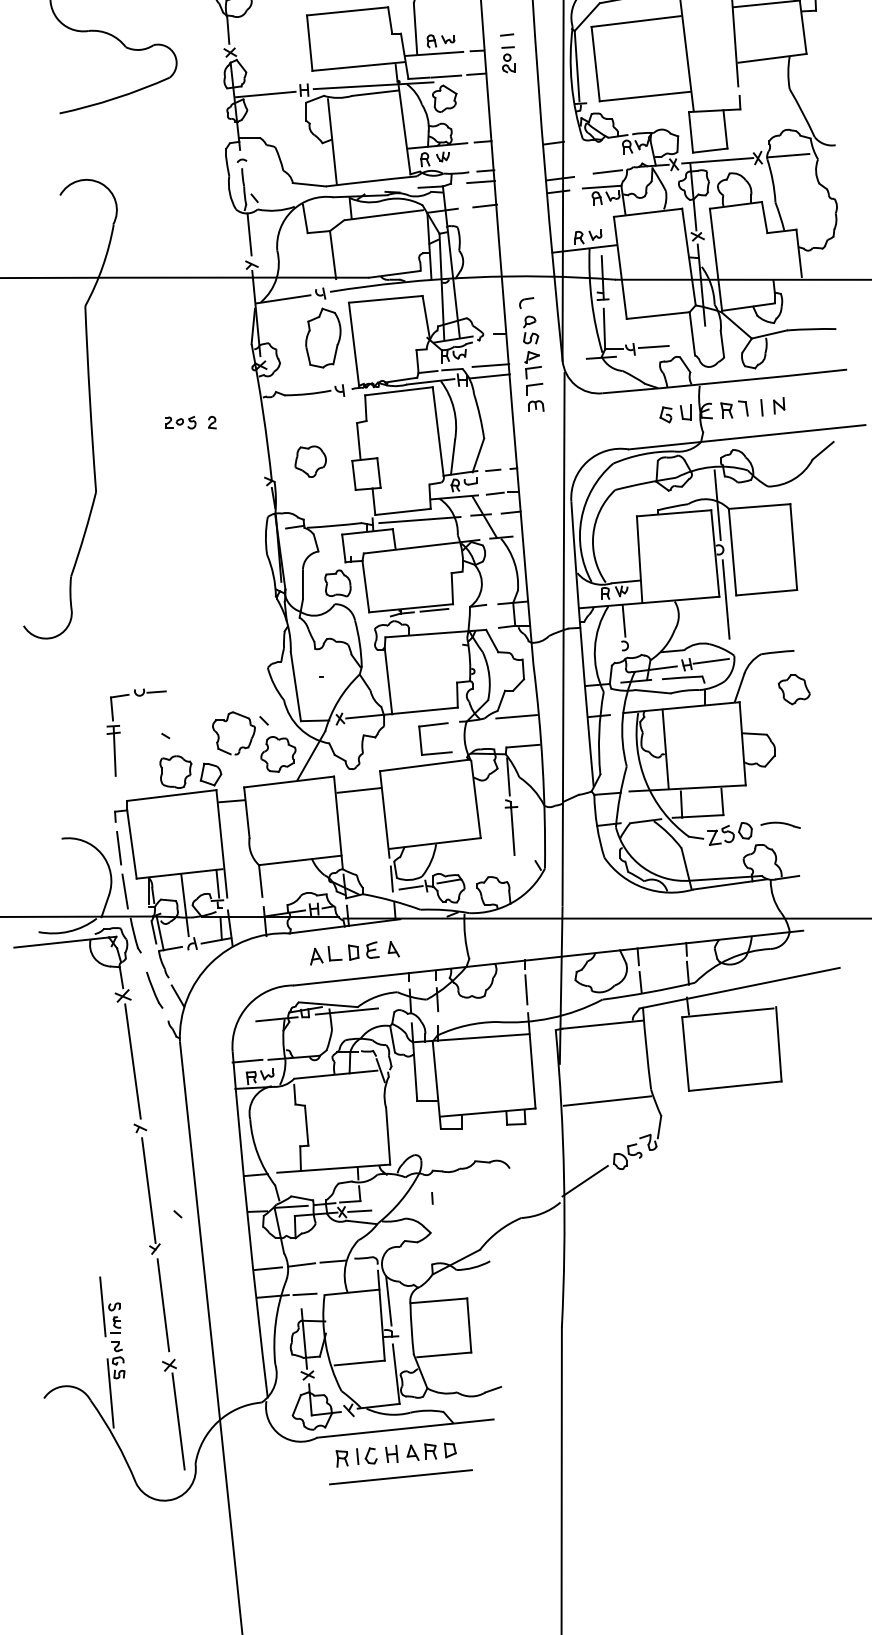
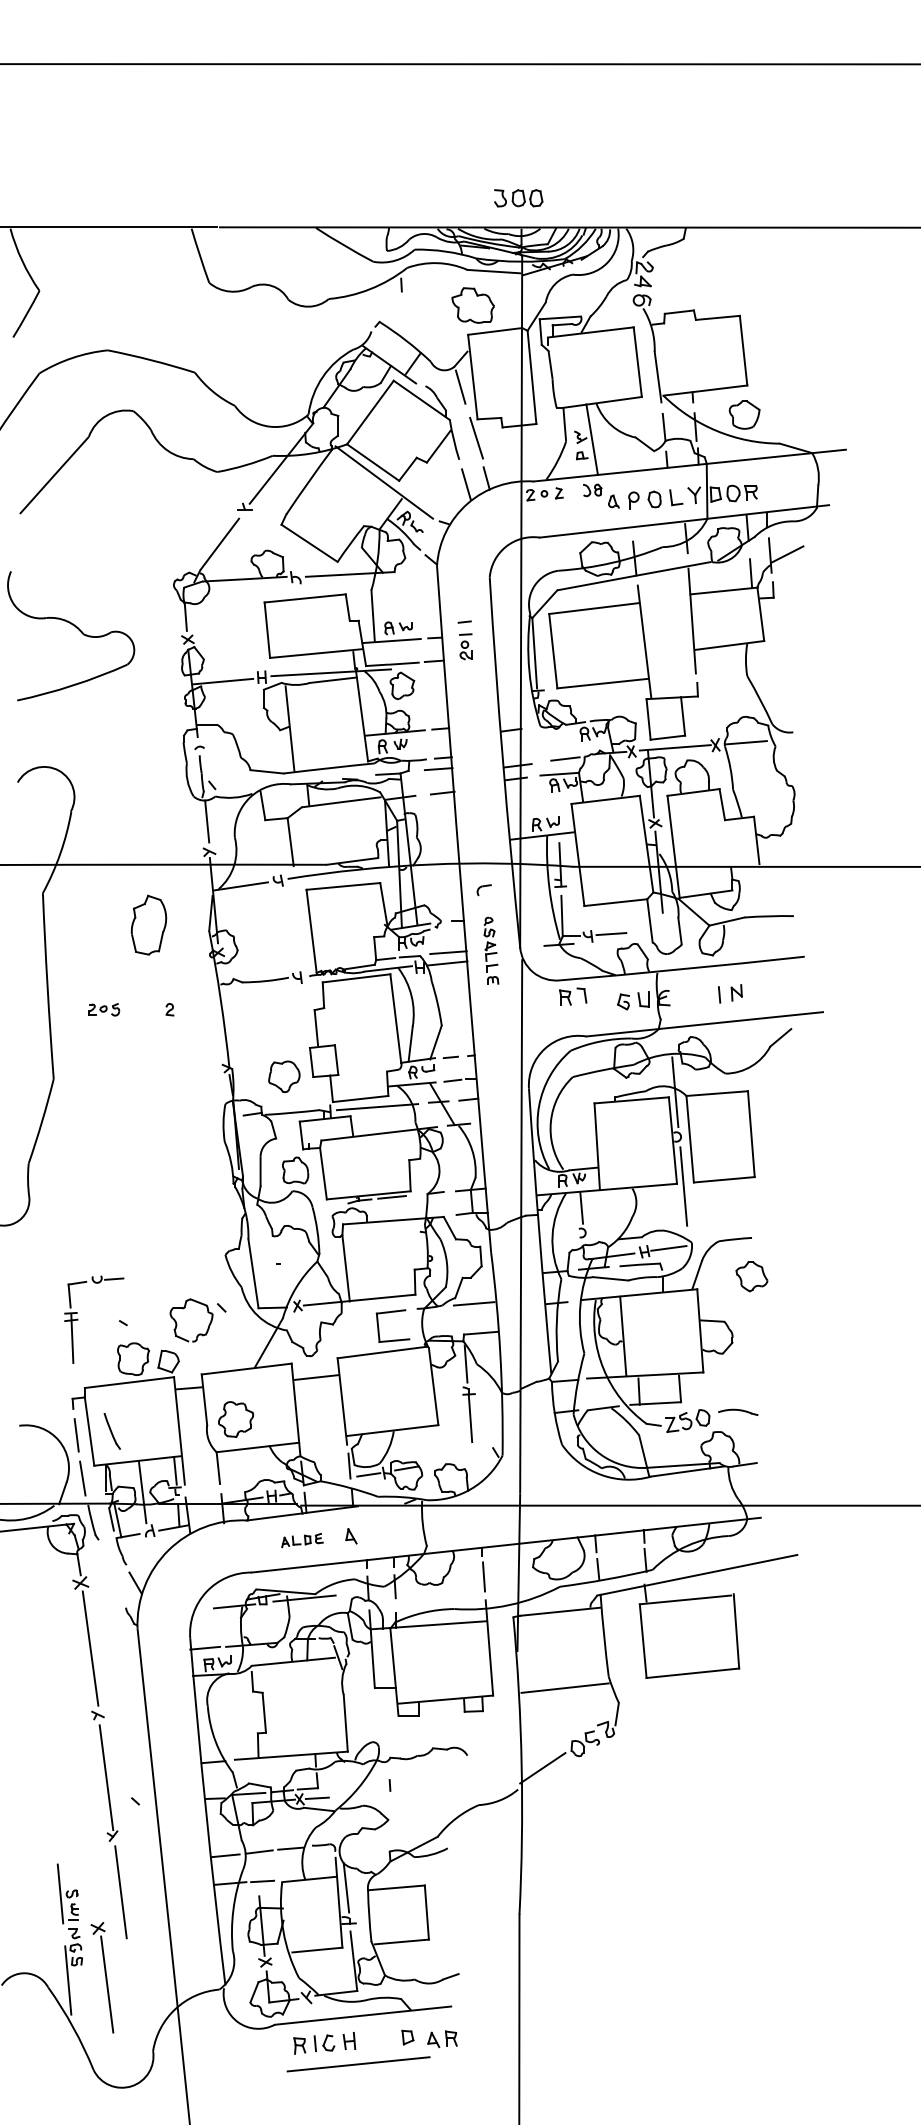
part: (322, 337) -> (148, 924), moved
part: (533, 363) -> (491, 950), size x0.7
part: (734, 409) -> (573, 996), moved
part: (180, 422) -> (104, 1009), moved
part: (310, 461) -> (284, 1076), moved
part: (278, 754) -> (236, 1419), moved
part: (344, 953) -> (302, 1540), size x0.6
part: (153, 990) -> (111, 1431), moved
part: (173, 1414) -> (102, 1977), moved
part: (421, 1451) -> (442, 2038), moved

